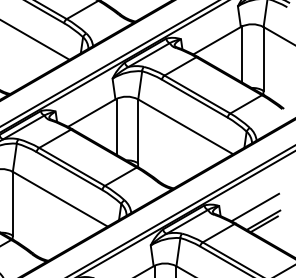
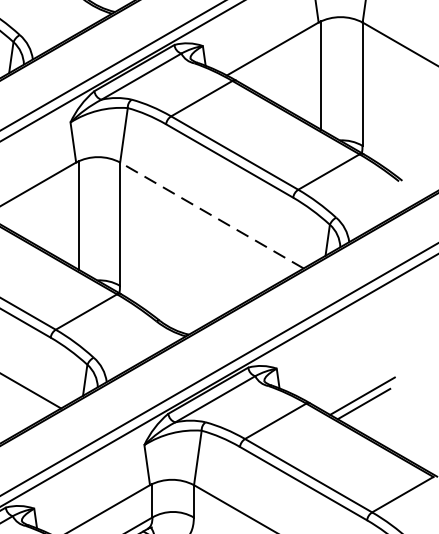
line: (185, 126) -> (211, 214), solid -> dashed
line: (255, 207) -> (346, 371), removed

